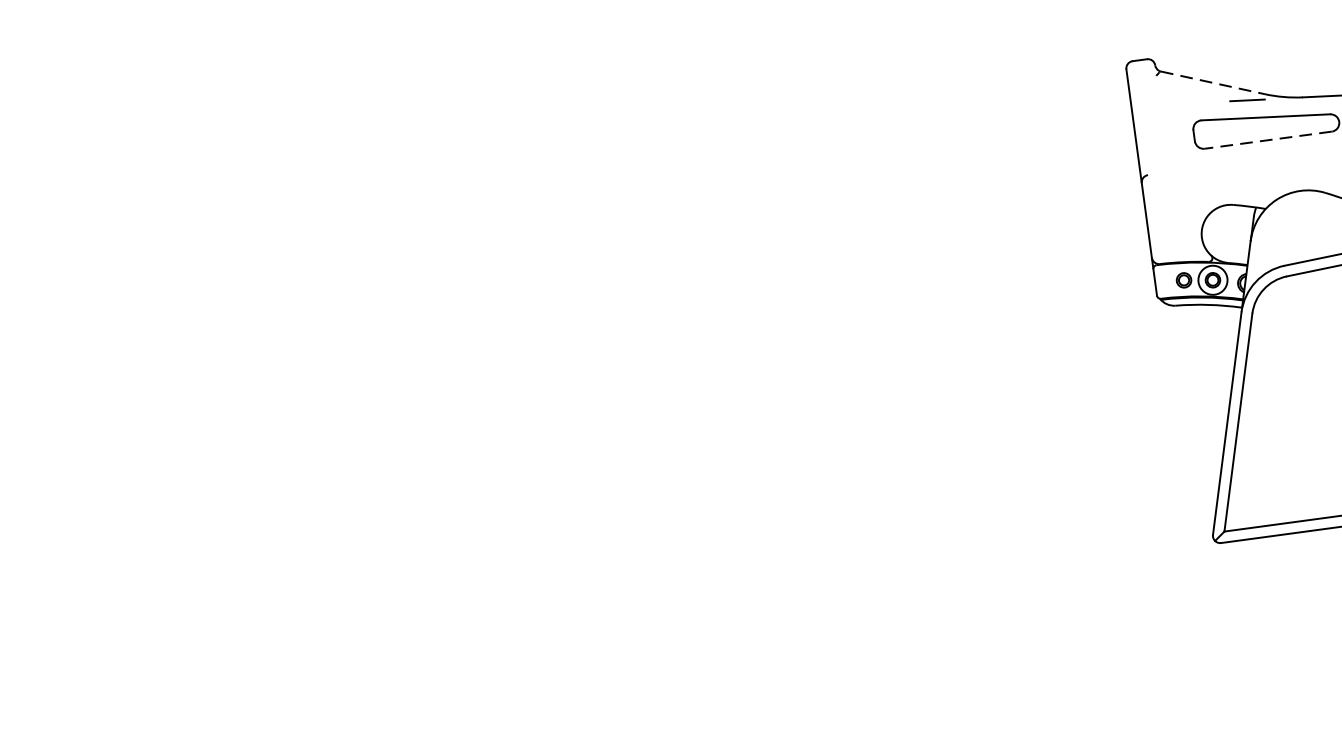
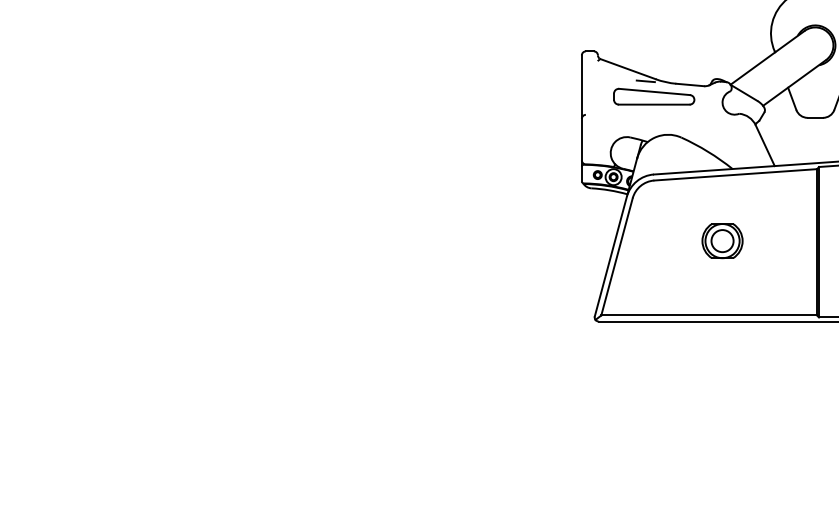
line: (1213, 83) -> (628, 69), dashed -> solid
line: (1266, 140) -> (653, 104), dashed -> solid

